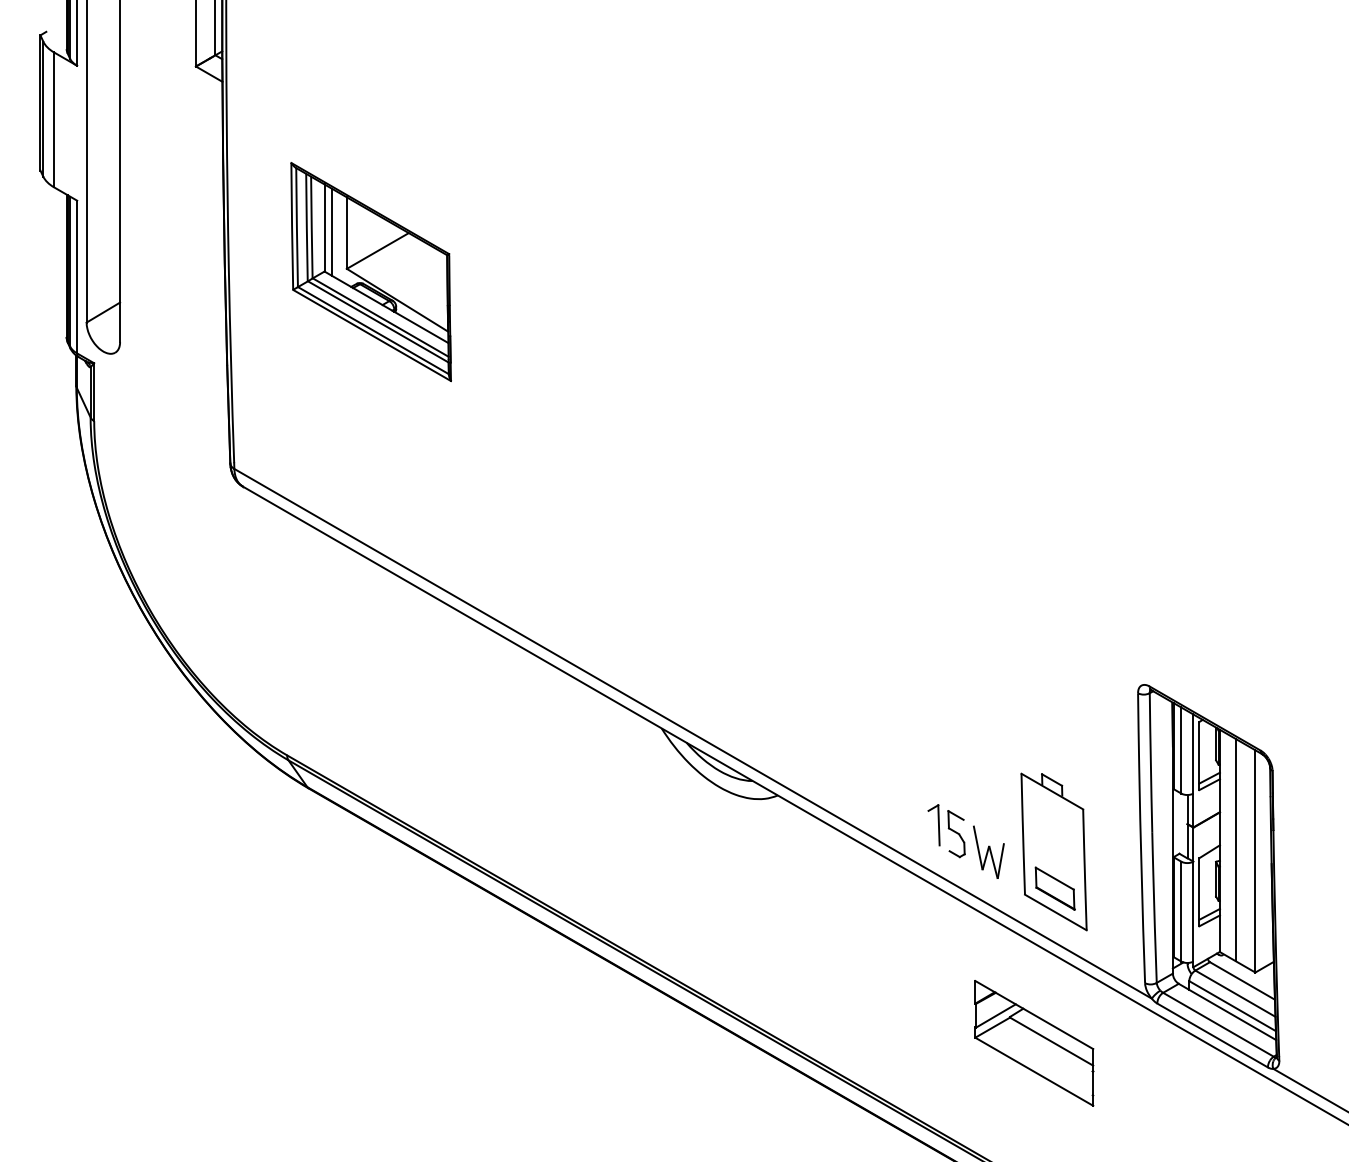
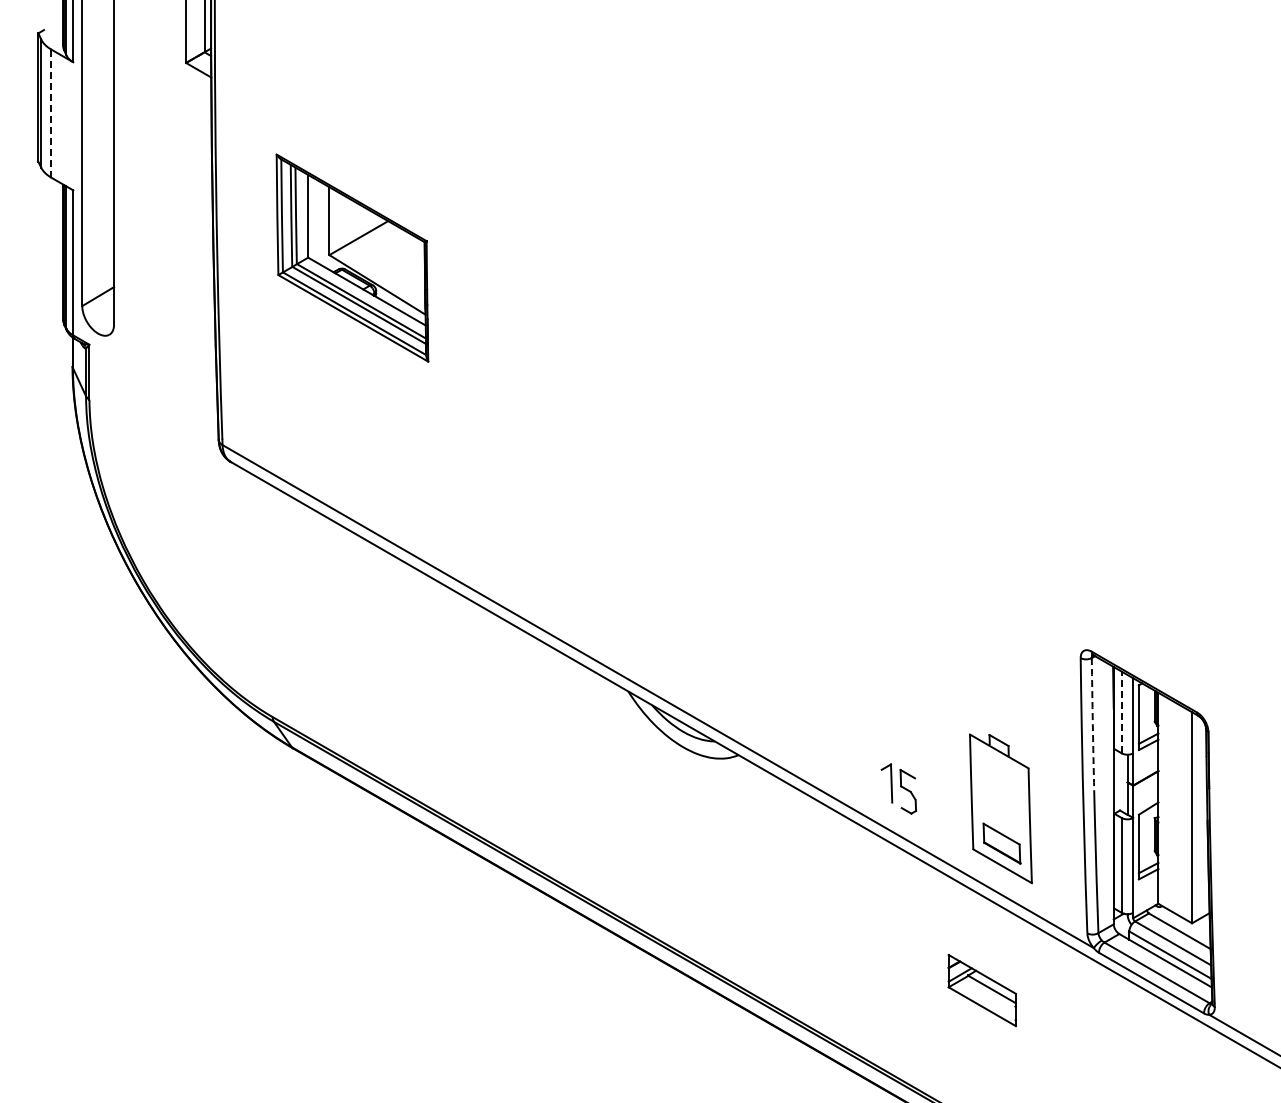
line: (54, 120) -> (51, 114), solid -> dashed
line: (332, 231) -> (315, 219), removed
line: (1181, 750) -> (1121, 712), solid -> dashed
arc: (1150, 763) -> (1092, 724), solid -> dashed
line: (1235, 849) -> (1173, 806), removed
part: (988, 851) -> (938, 808), removed
part: (1034, 1043) -> (982, 990), size x0.6

